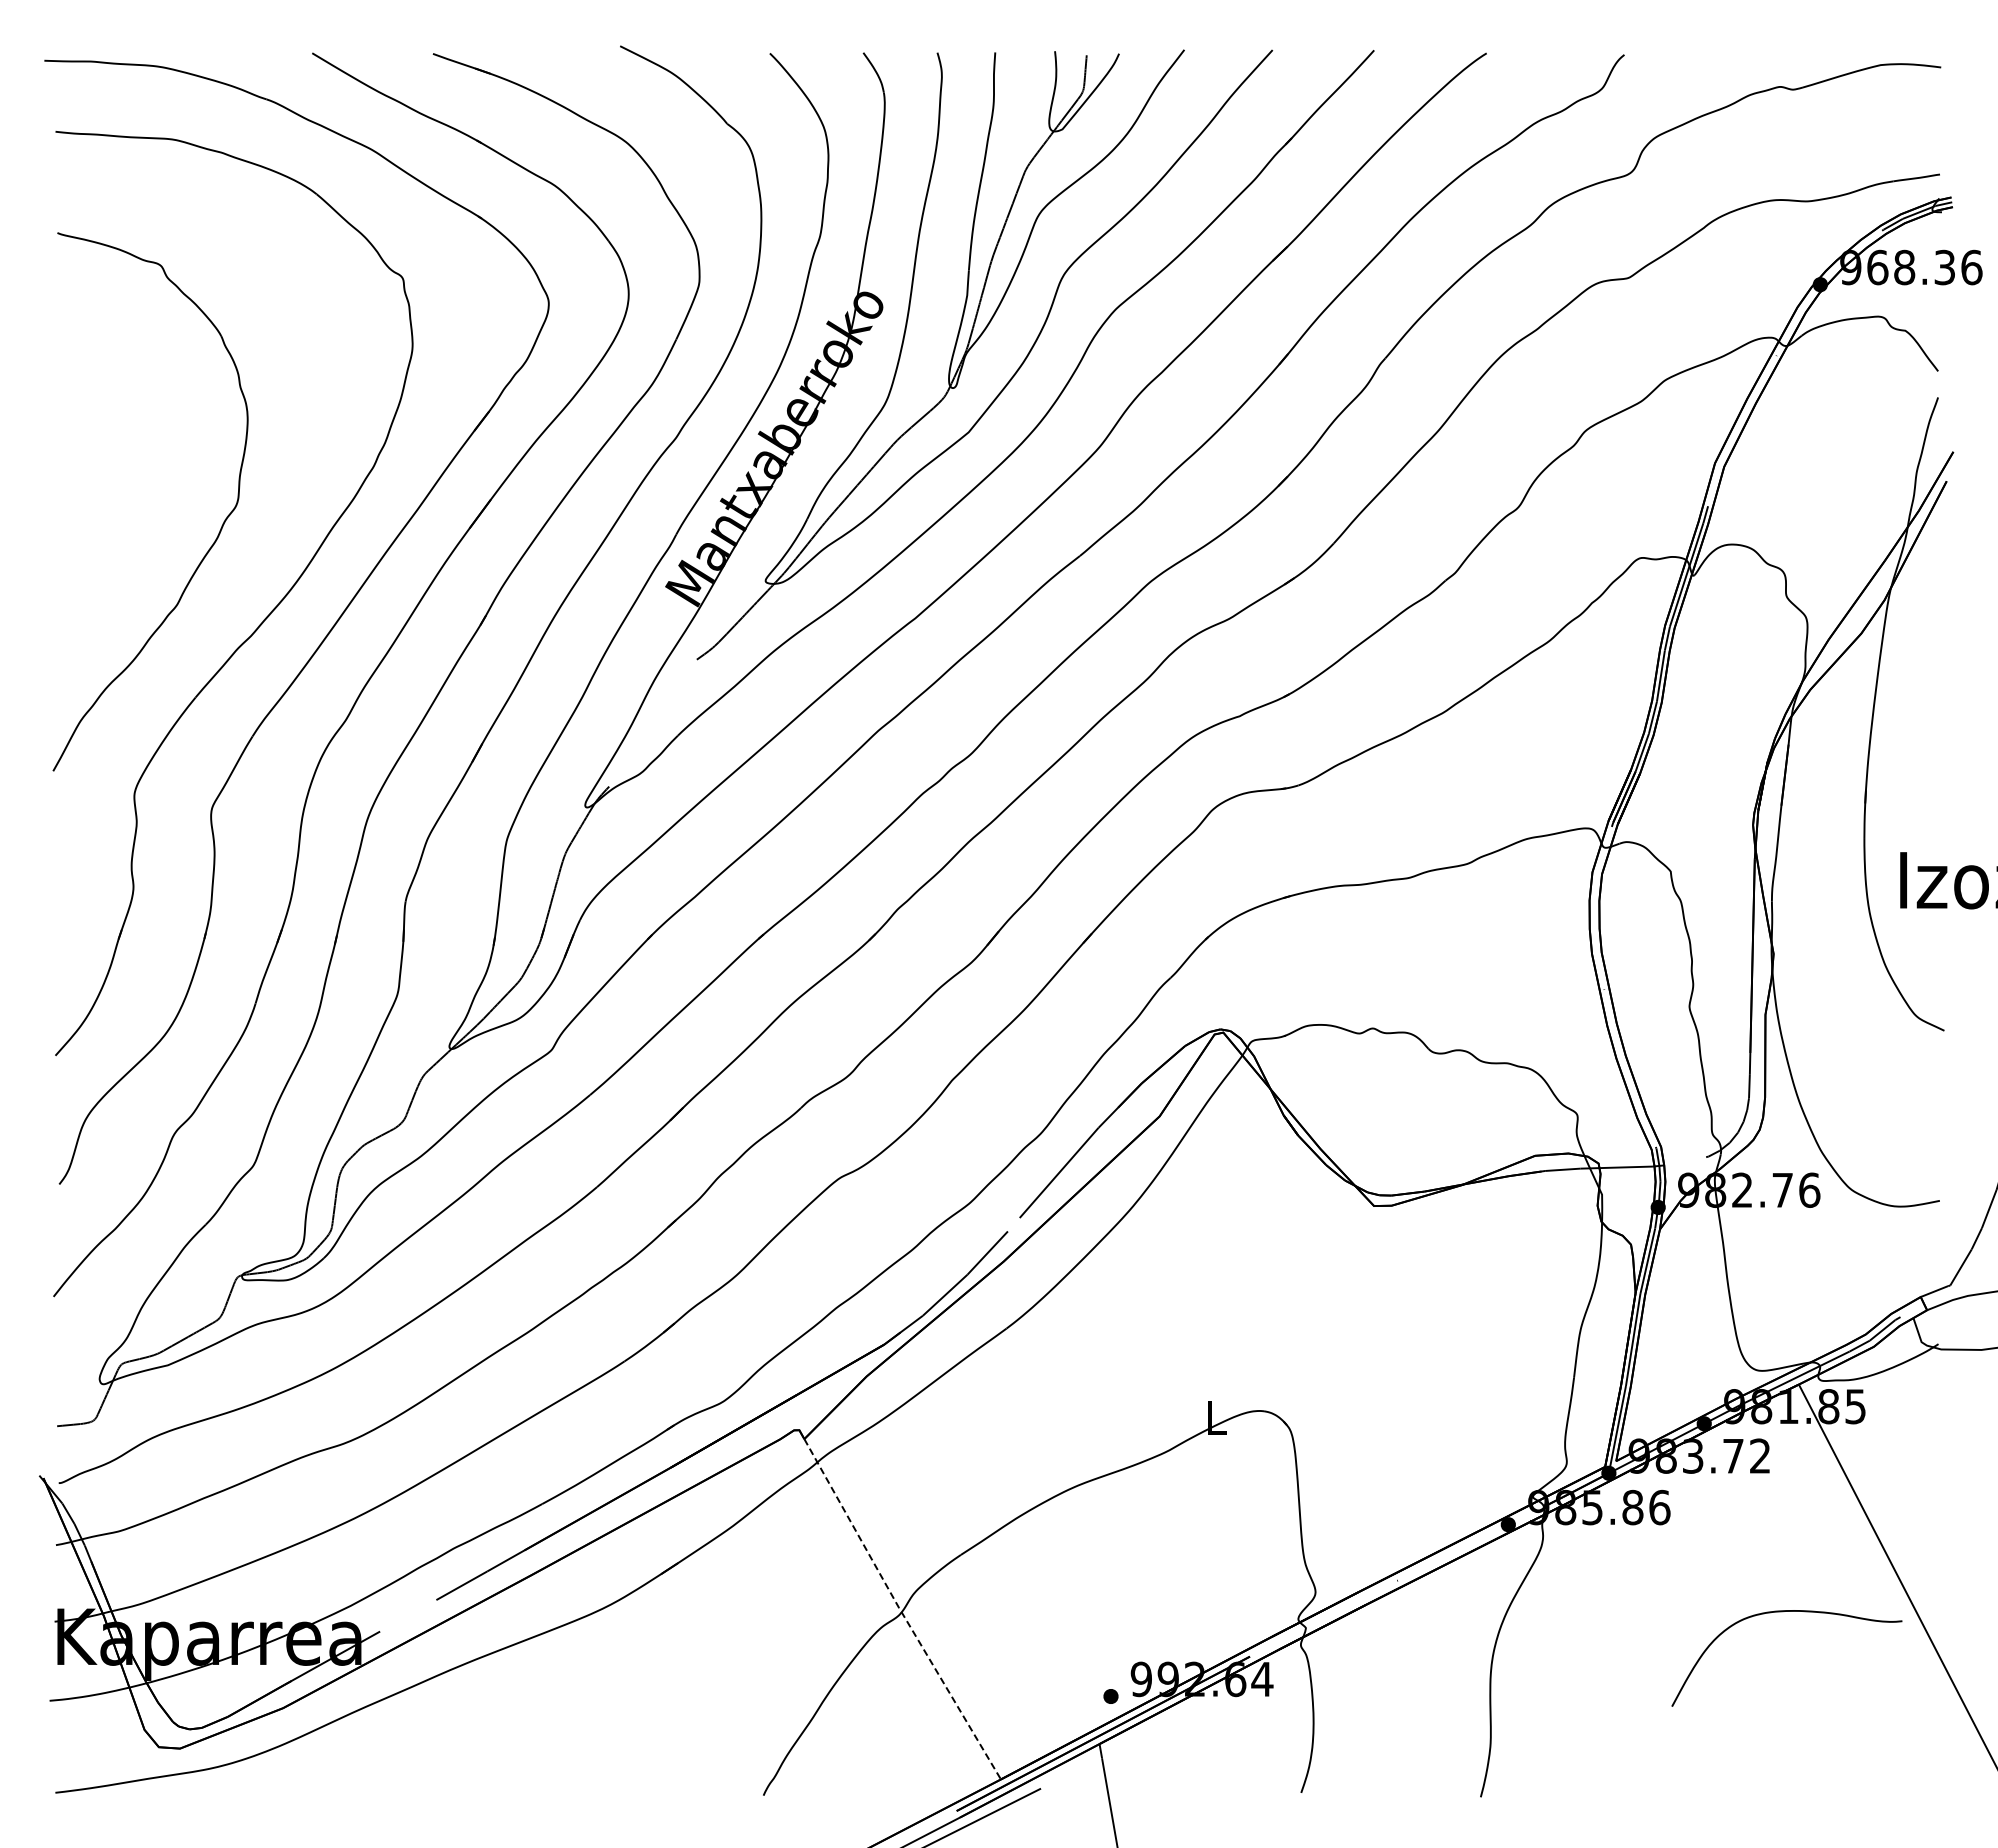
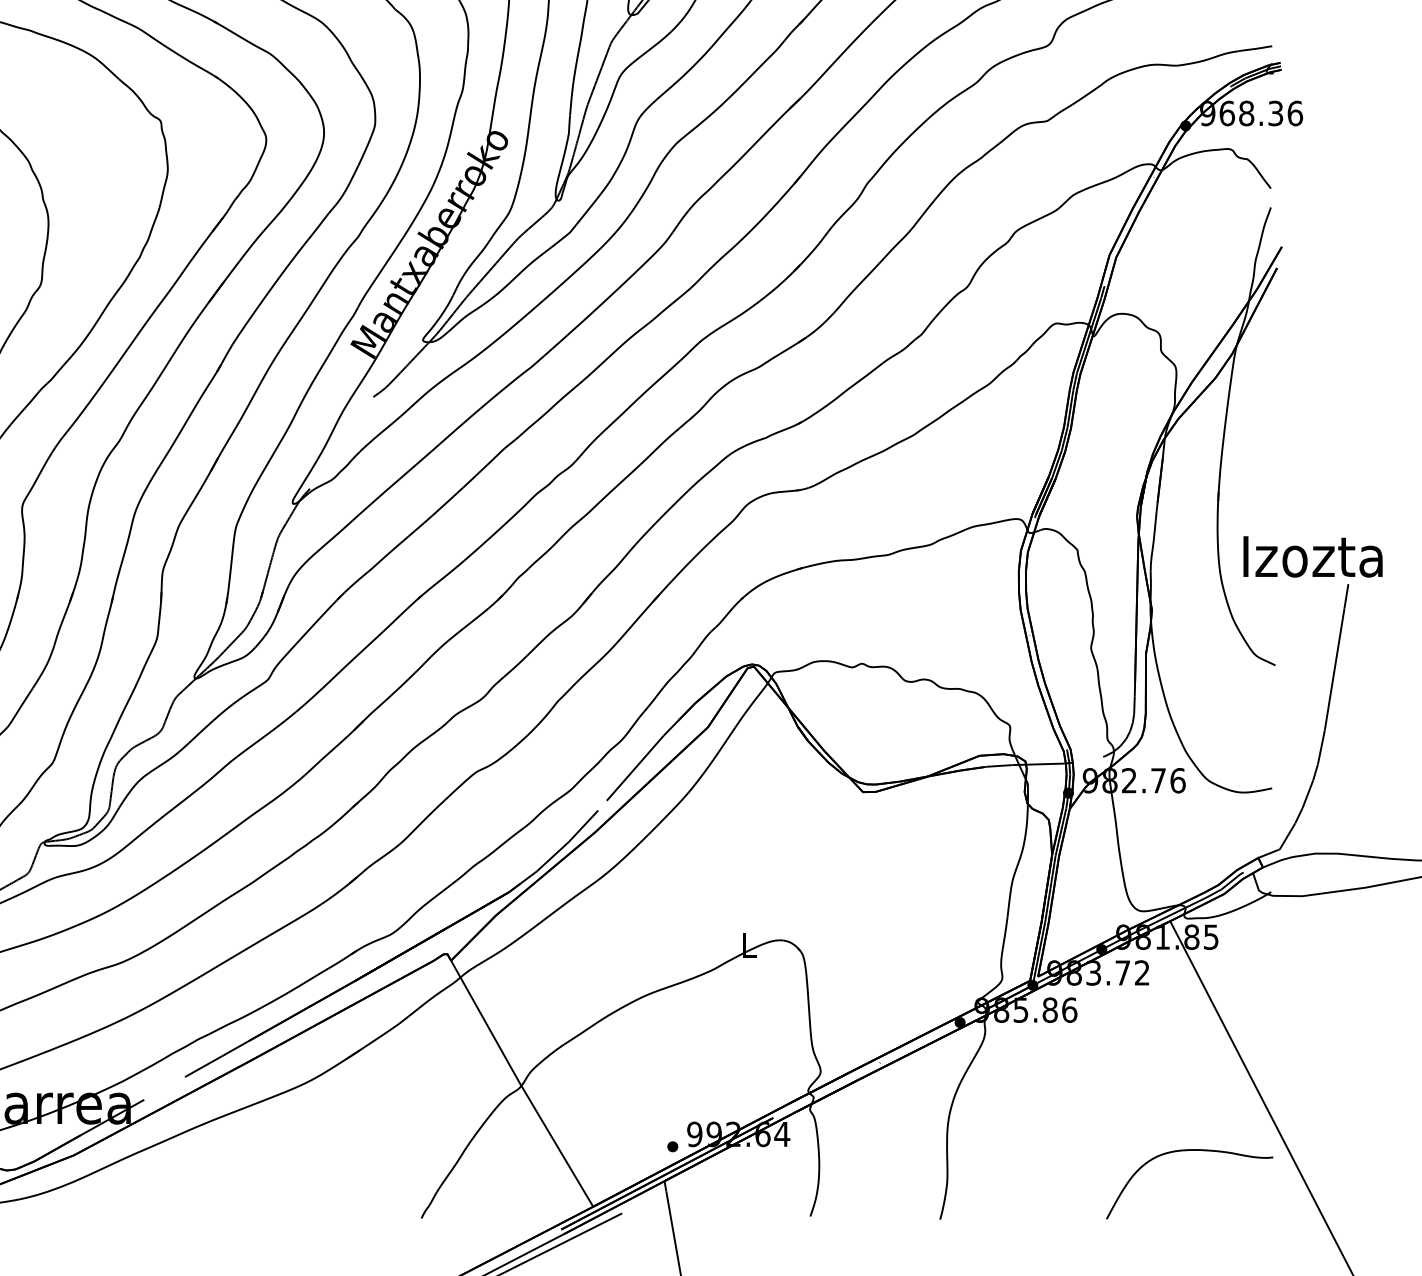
line: (900, 1610) -> (520, 1084), dashed -> solid
curve: (1783, 1612) -> (1187, 1151), moved

